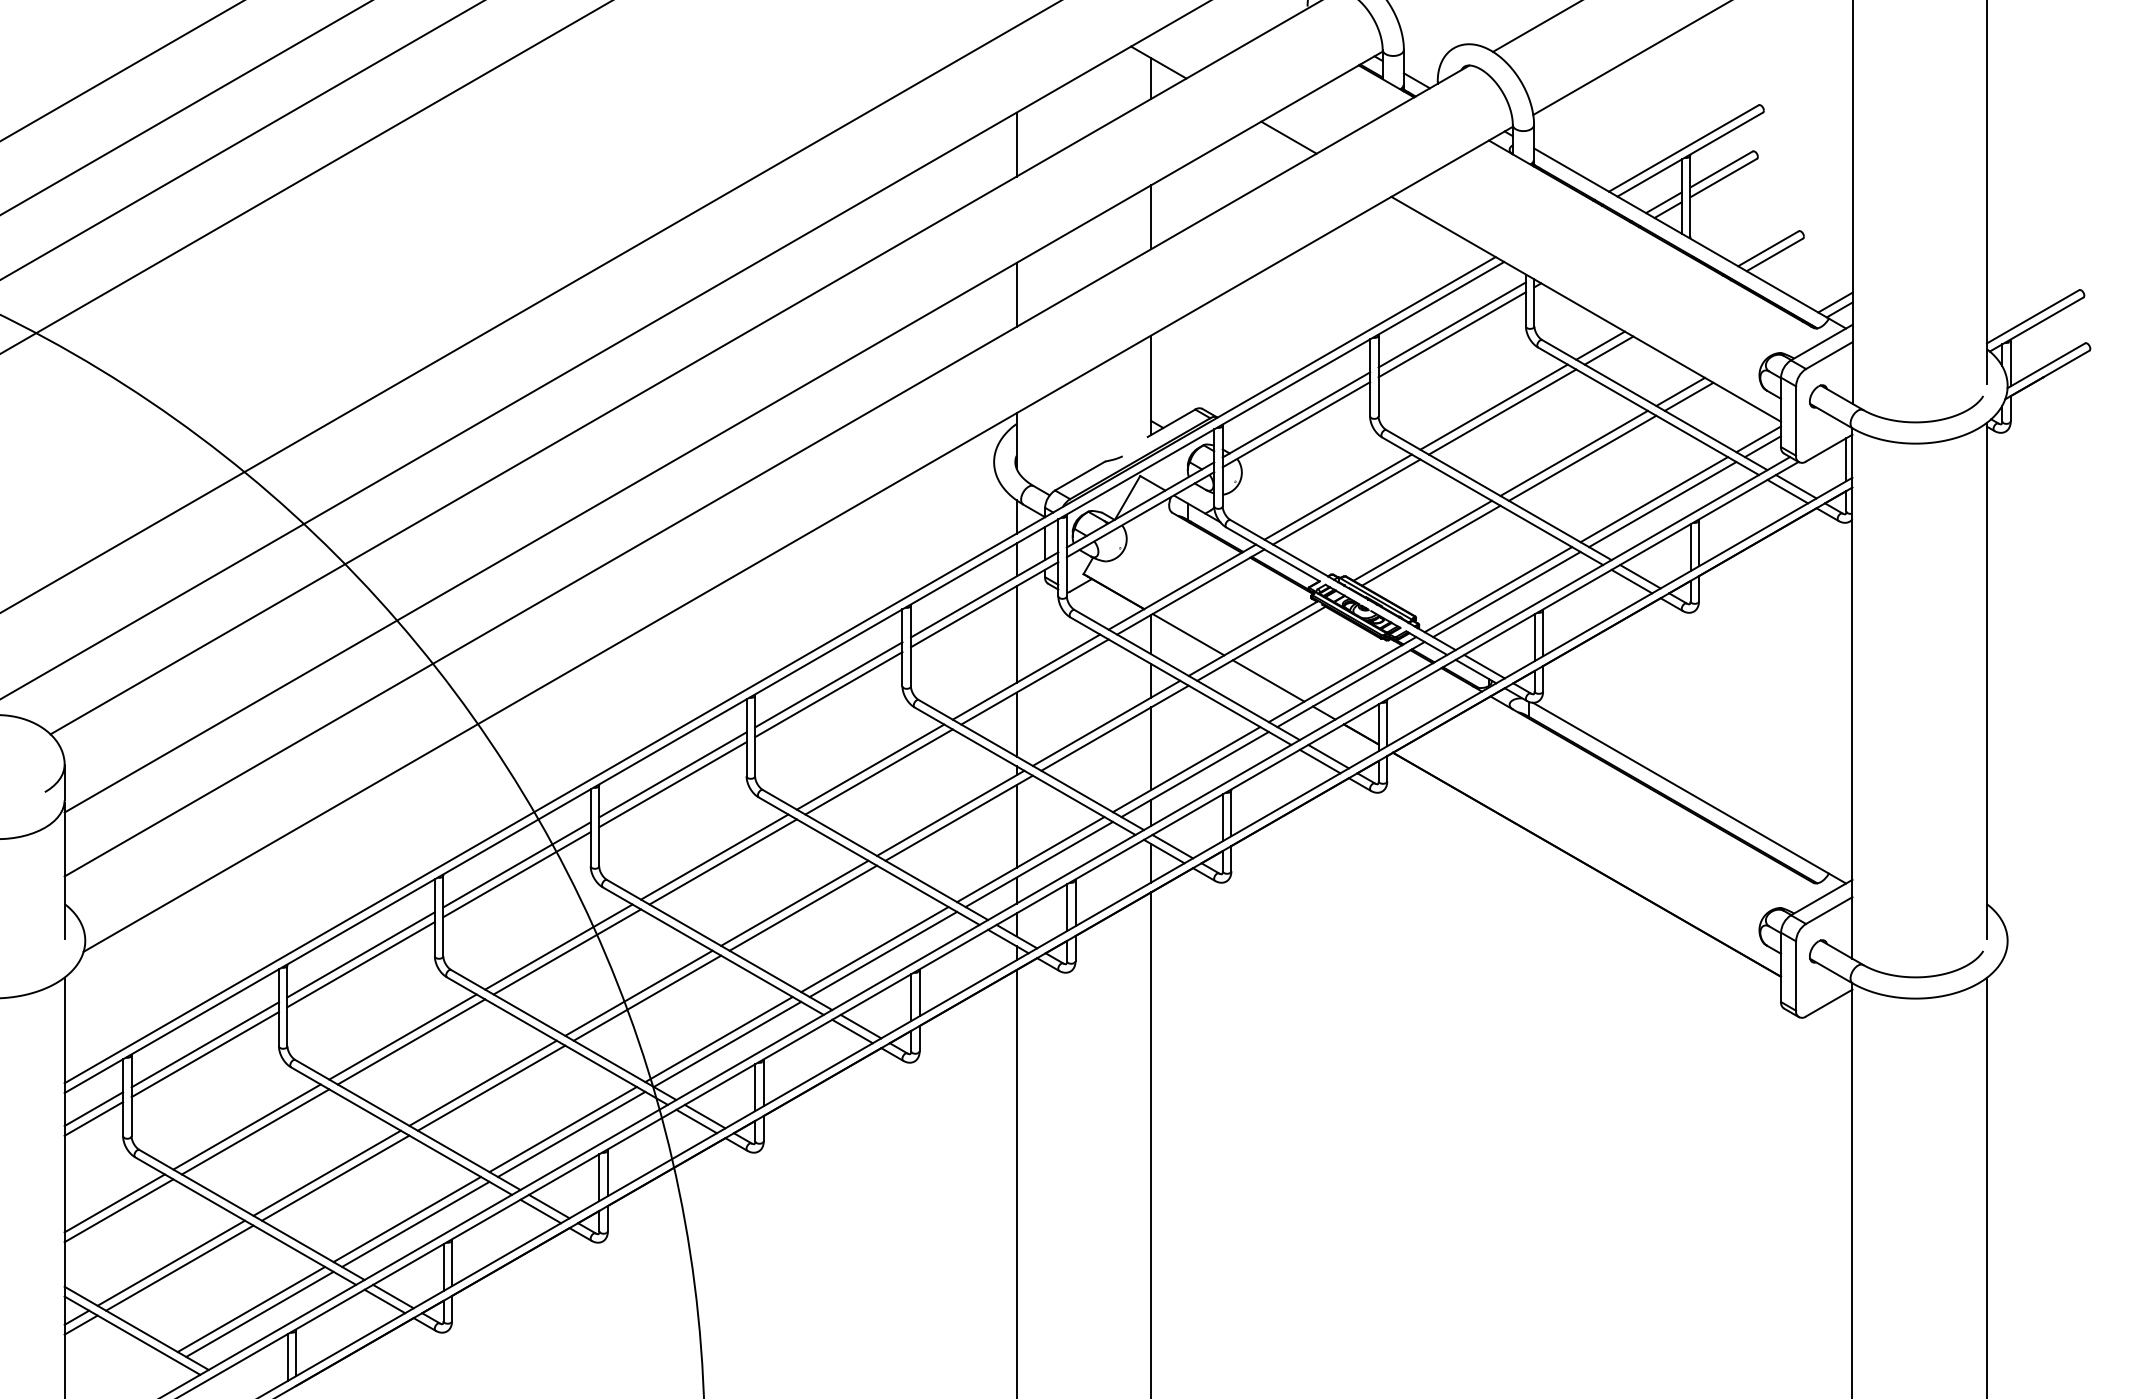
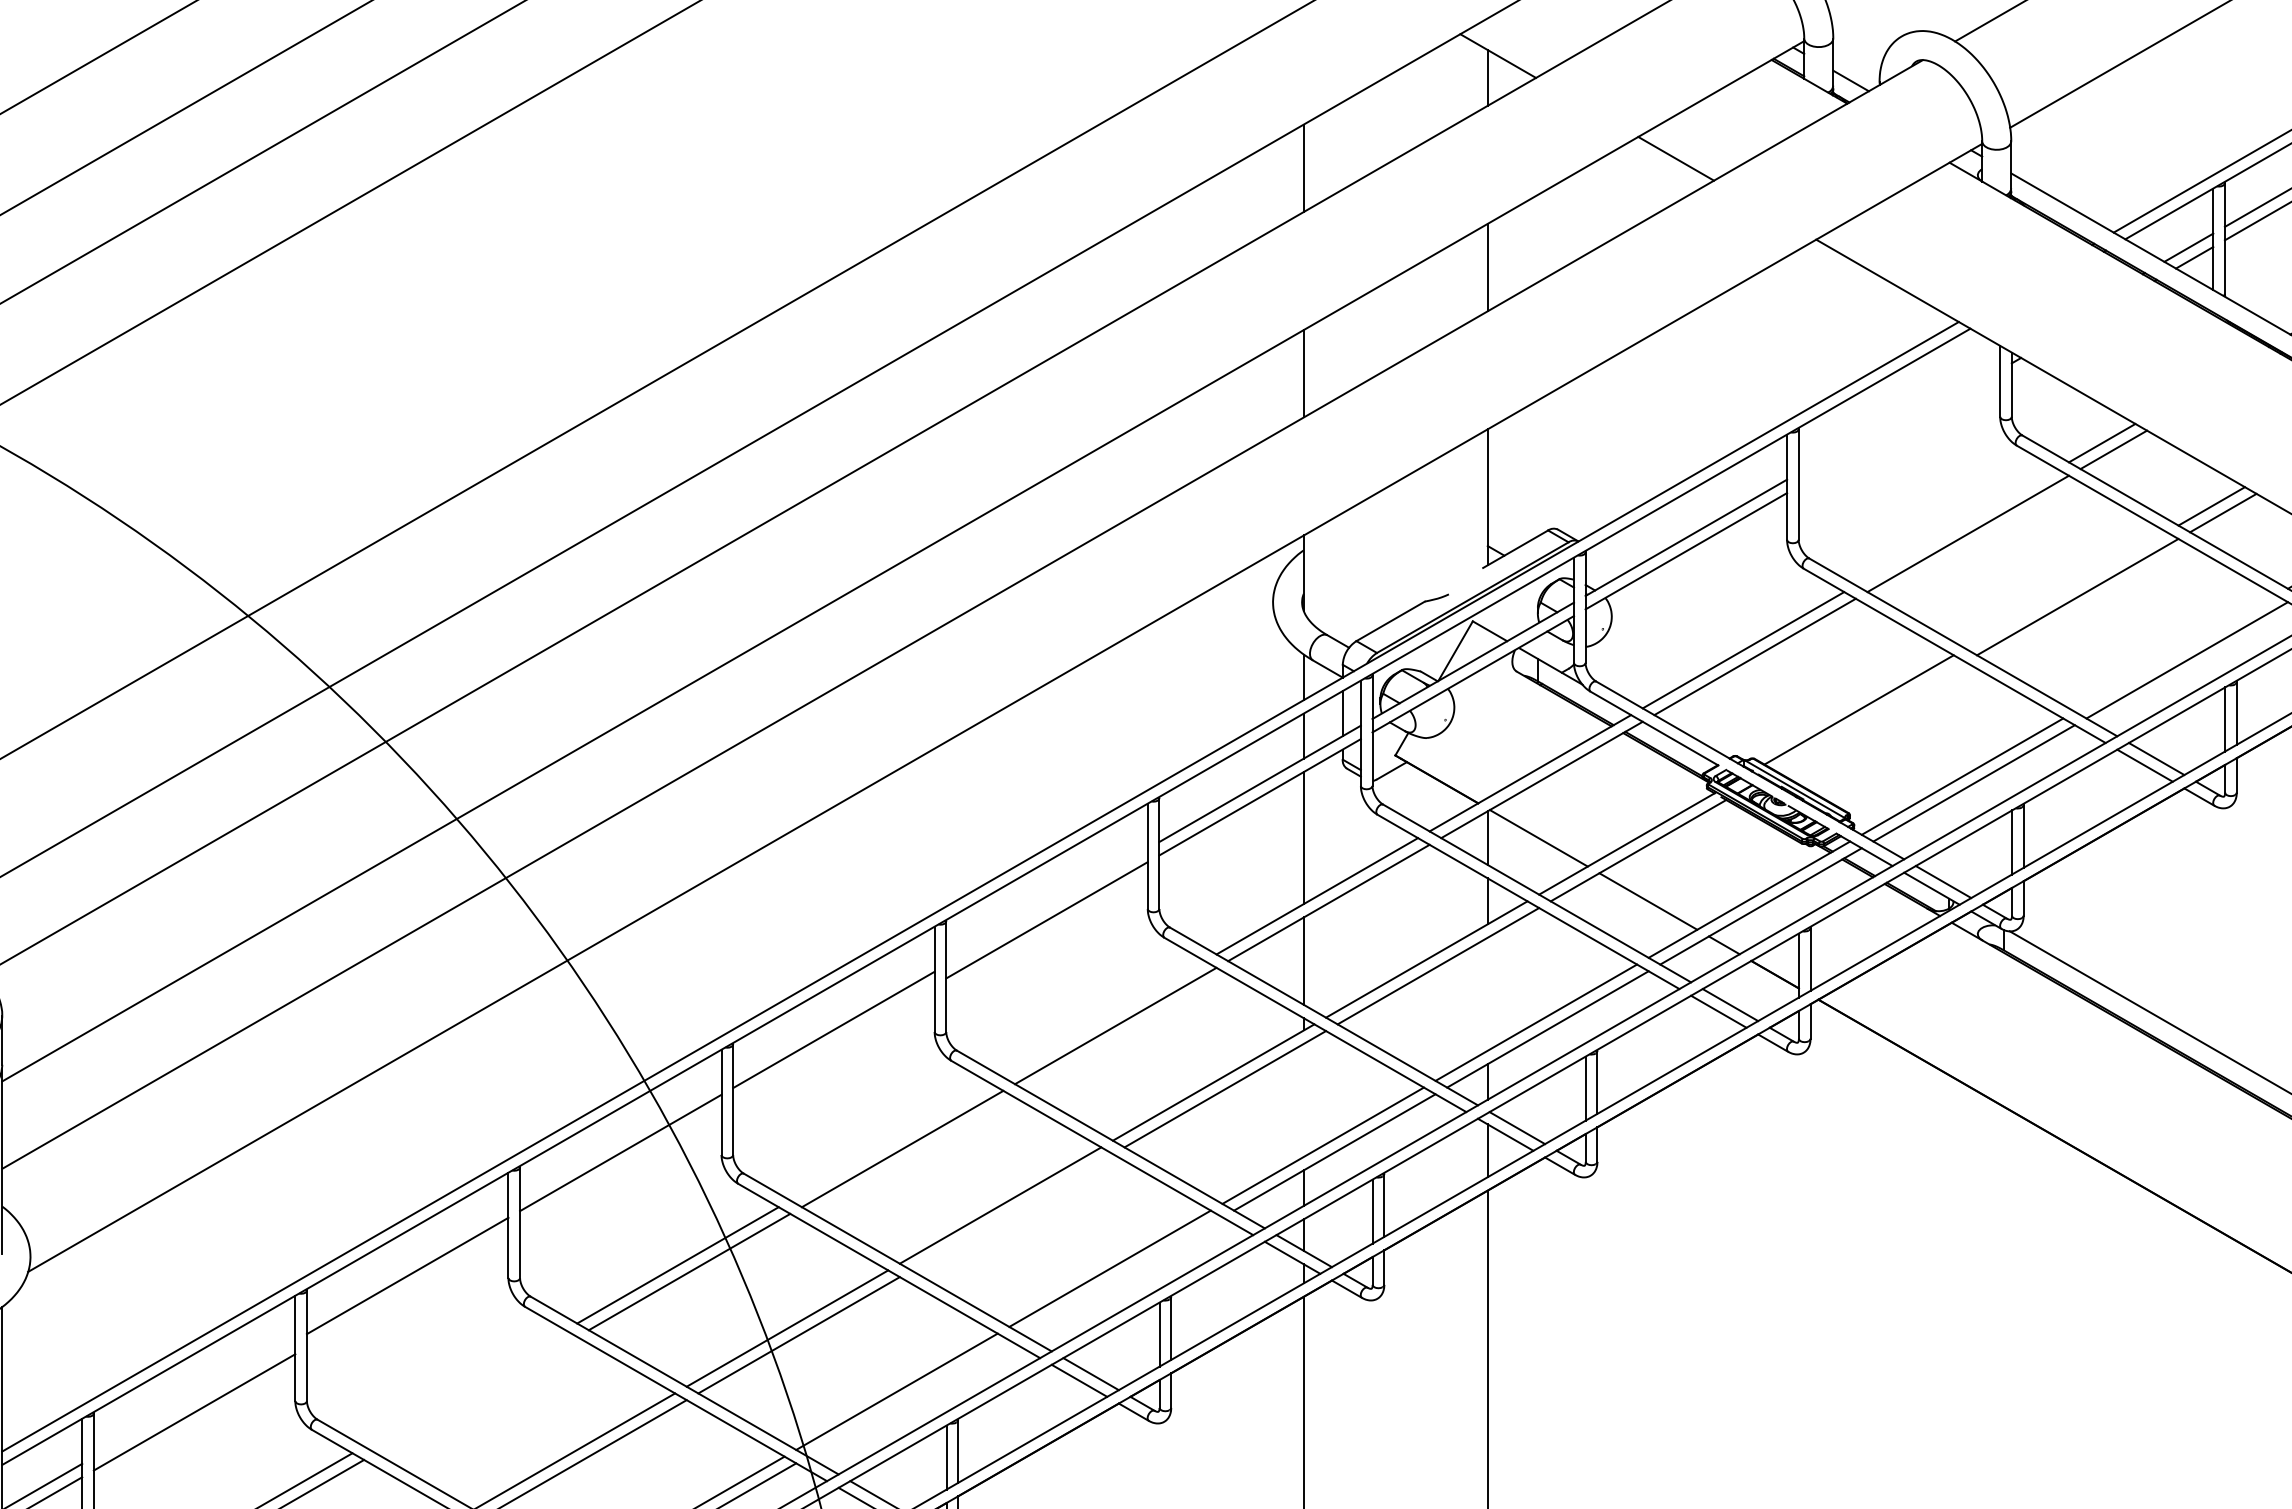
line: (1451, 324) -> (1898, 414), removed
line: (1451, 334) -> (1898, 427), removed
line: (1493, 406) -> (1955, 526), removed
line: (1573, 452) -> (2065, 589), removed
line: (1653, 499) -> (2174, 653), removed
line: (1431, 545) -> (1871, 716), removed
line: (828, 684) -> (1046, 906), removed
line: (1151, 748) -> (1488, 993), removed
line: (870, 766) -> (1104, 1018), removed
line: (672, 784) -> (833, 1043), removed
line: (1016, 826) -> (1303, 1100), removed
line: (714, 856) -> (890, 1141), removed
line: (516, 874) -> (620, 1166), removed
line: (803, 907) -> (1012, 1211), removed
line: (883, 954) -> (1121, 1275), removed
line: (360, 964) -> (406, 1289), removed
line: (402, 1036) -> (464, 1387), removed
line: (411, 1041) -> (476, 1394), removed
line: (205, 1044) -> (194, 1398), removed
line: (727, 1044) -> (908, 1398), removed

